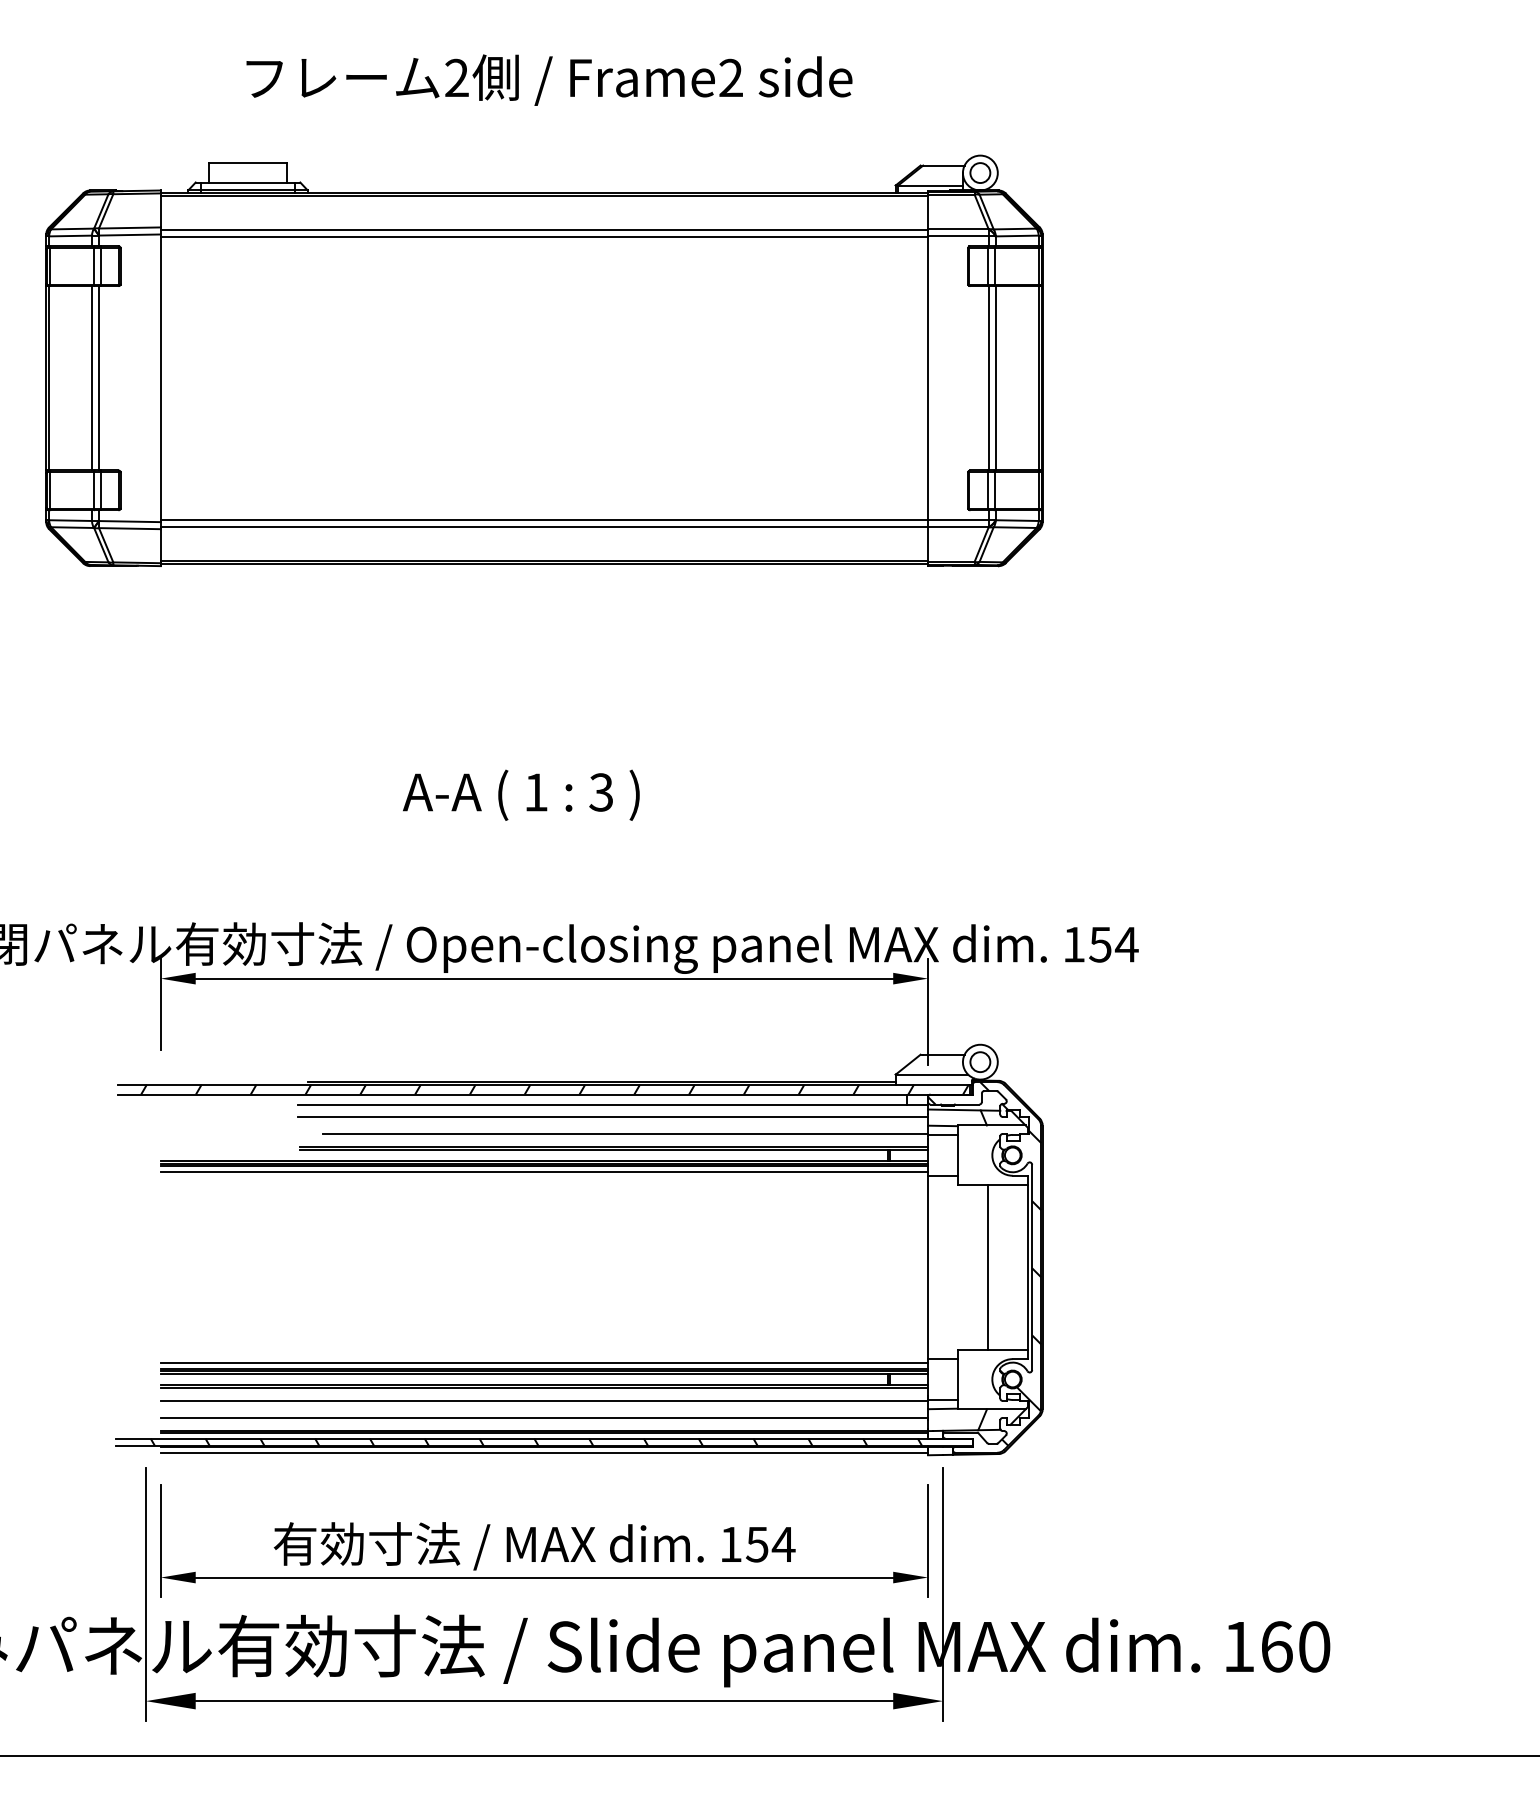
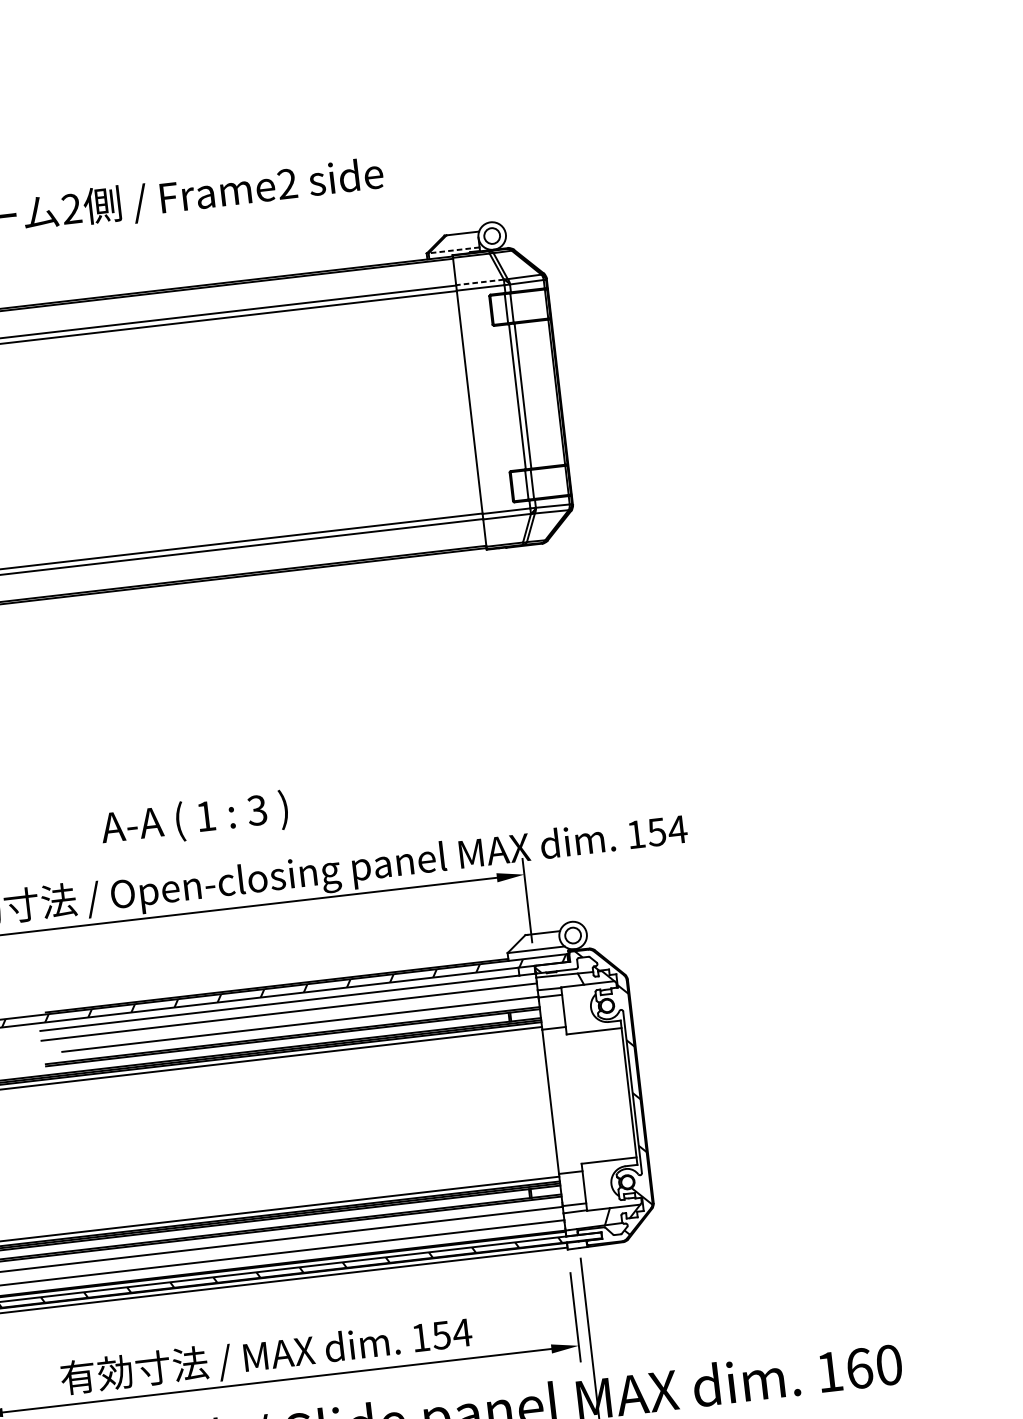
line: (930, 185) -> (454, 250), solid -> dashed
line: (957, 229) -> (479, 282), solid -> dashed
text: (521, 794) -> (194, 819), moved
line: (987, 1267) -> (597, 1096), removed

